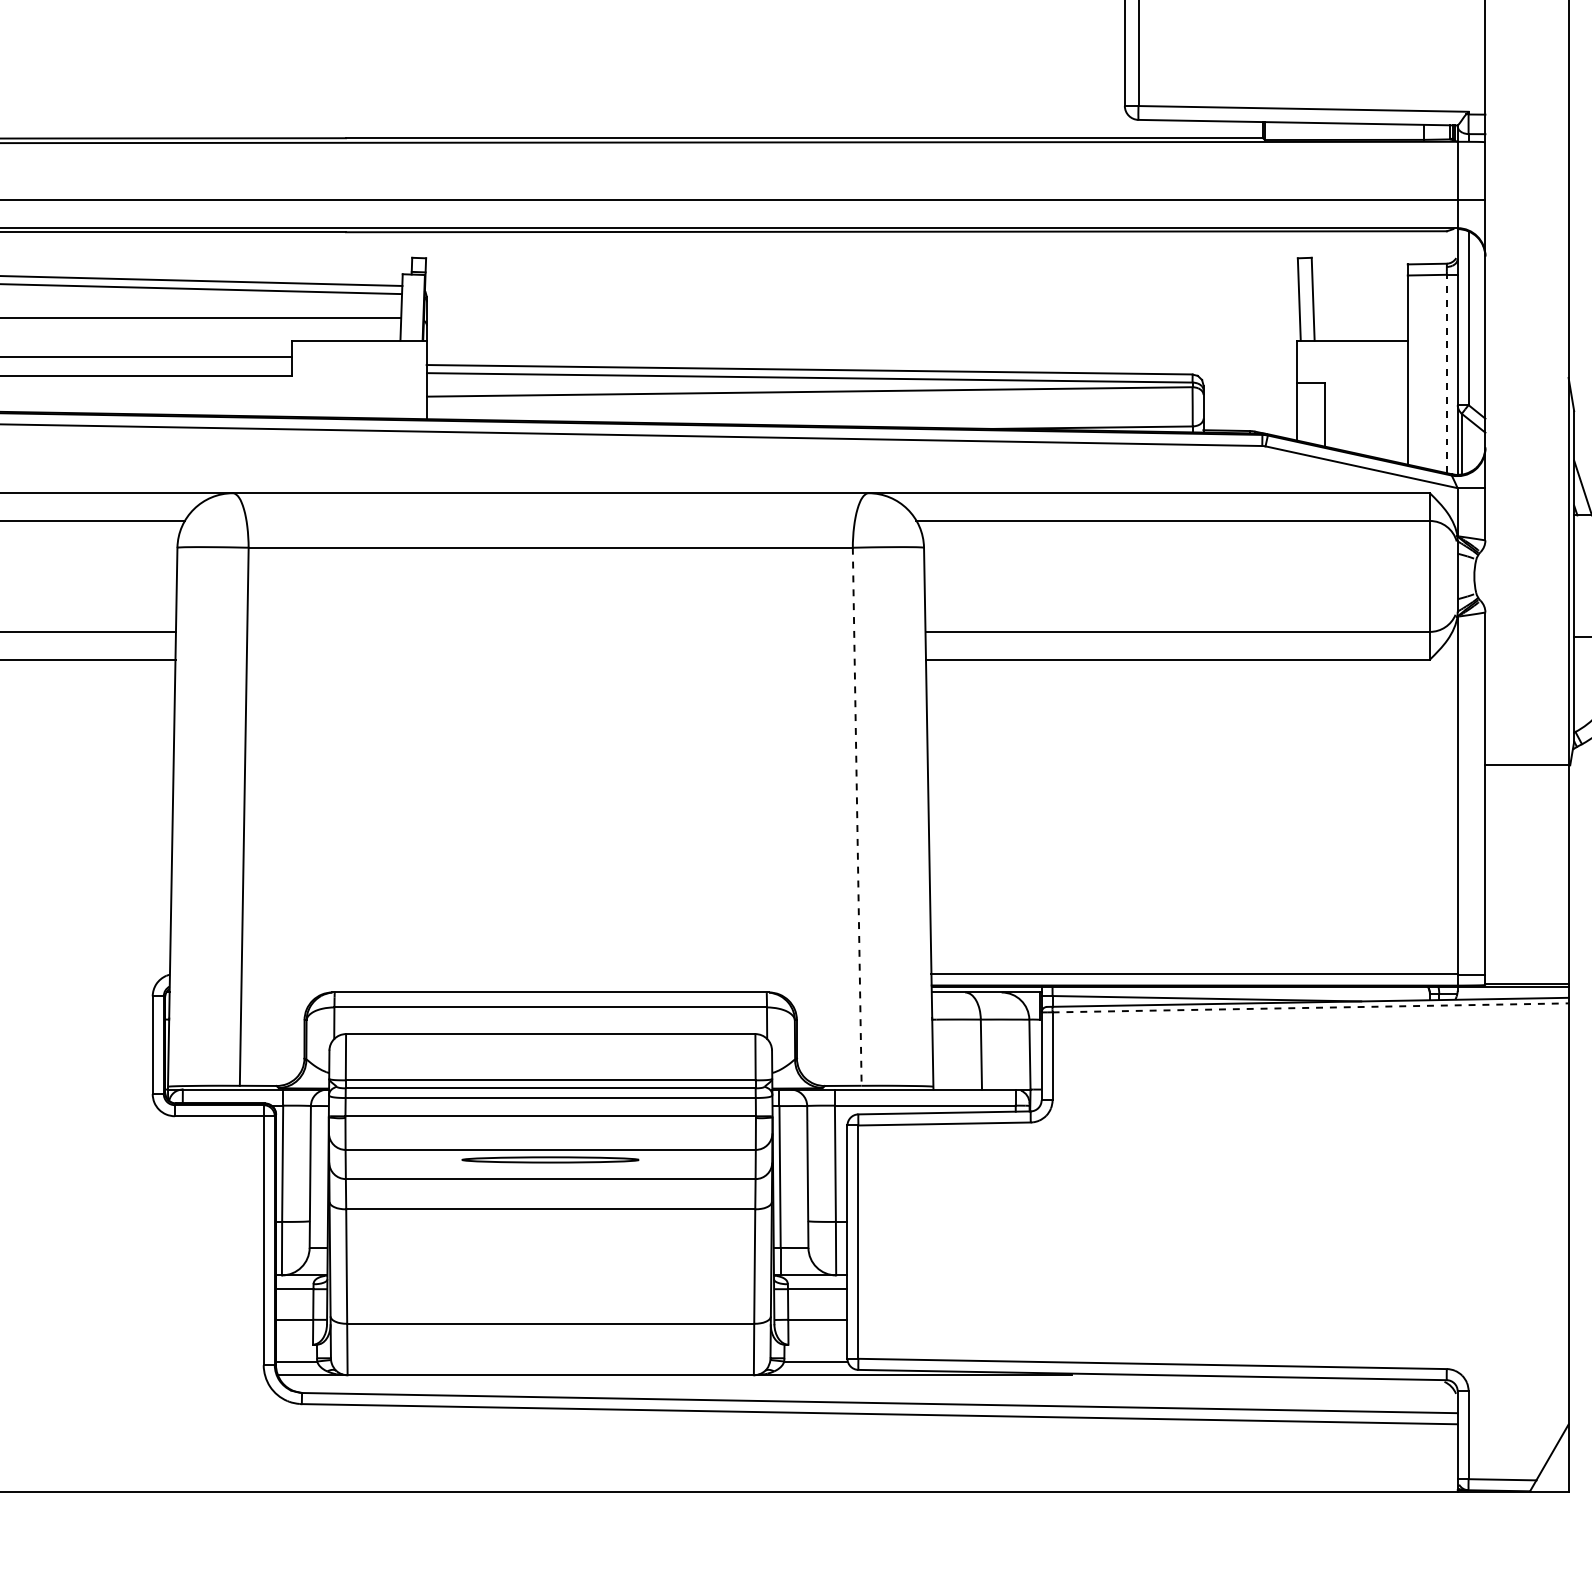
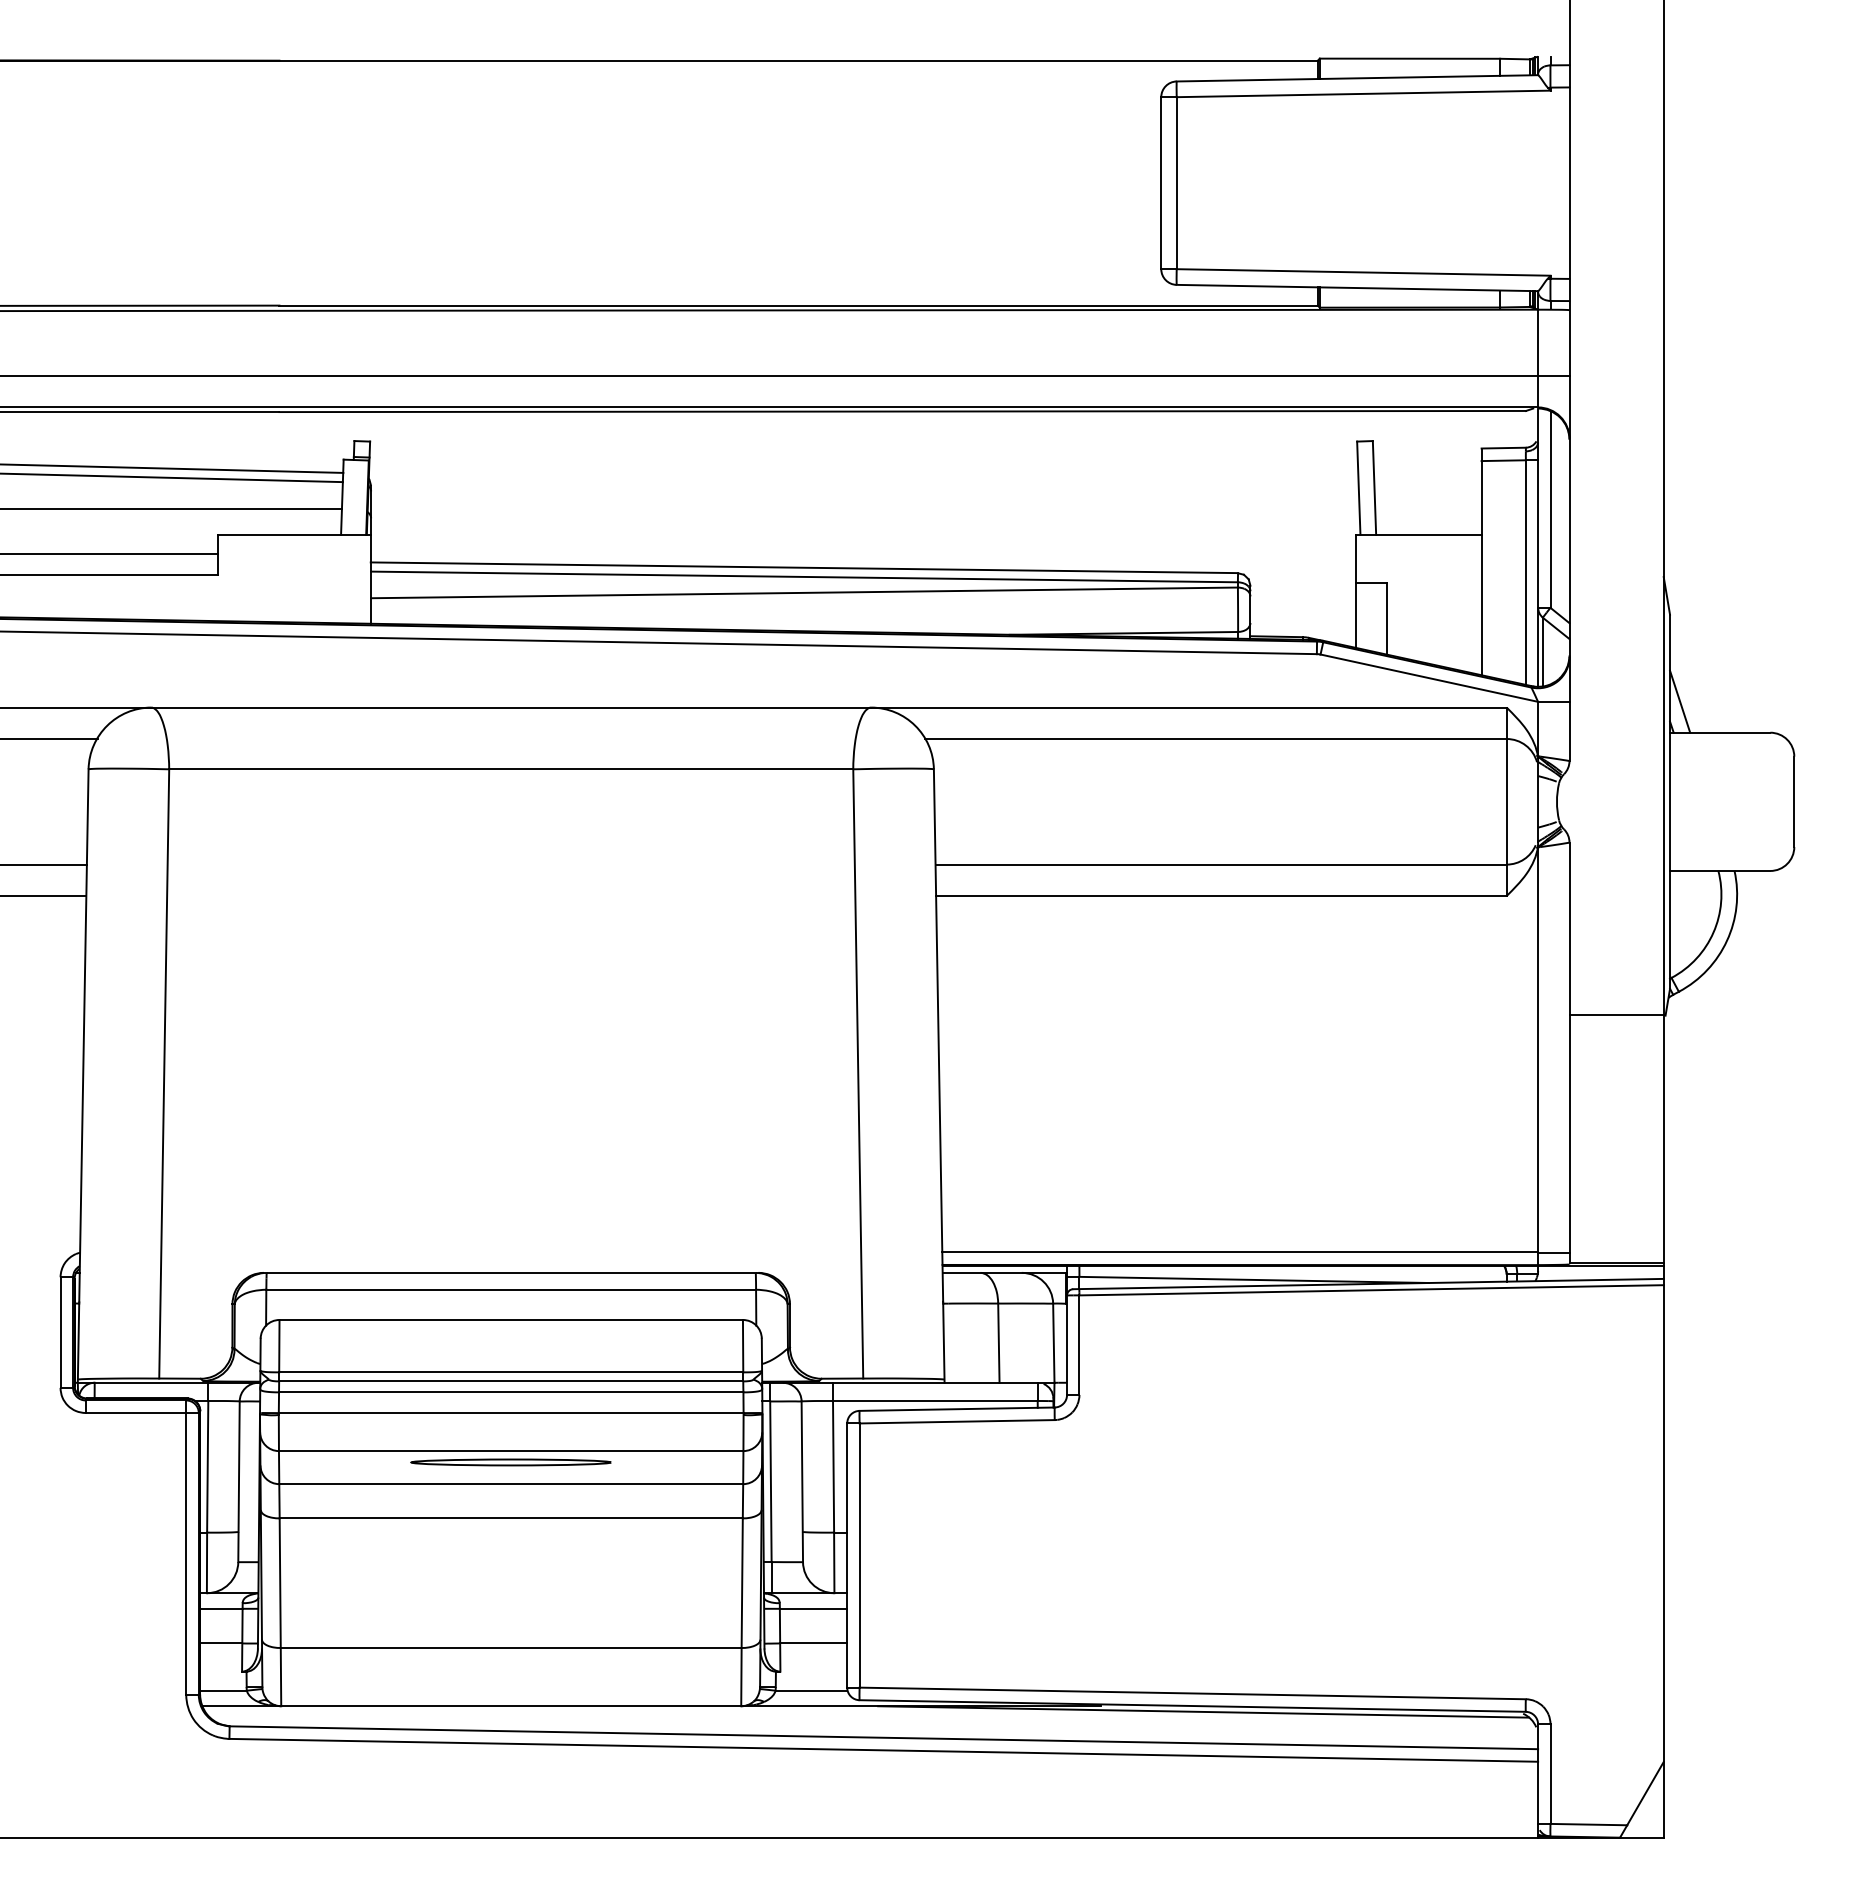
line: (1446, 373) -> (1525, 572), dashed -> solid
line: (857, 816) -> (858, 1073), dashed -> solid
line: (1311, 1008) -> (1372, 1290), dashed -> solid
line: (1162, 1379) -> (1203, 1711), added

